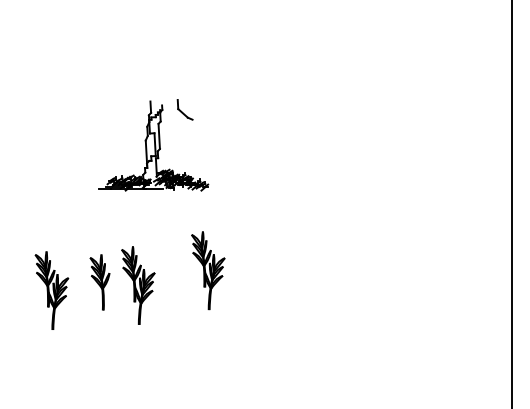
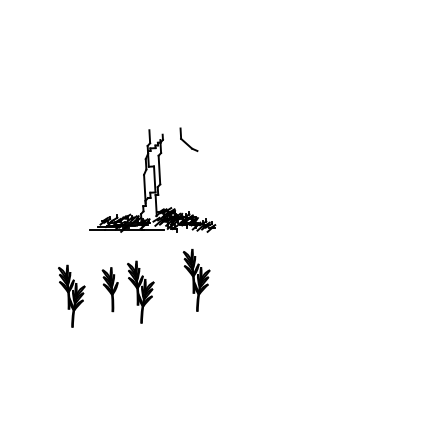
part: (152, 144) -> (152, 179), size x1.43

